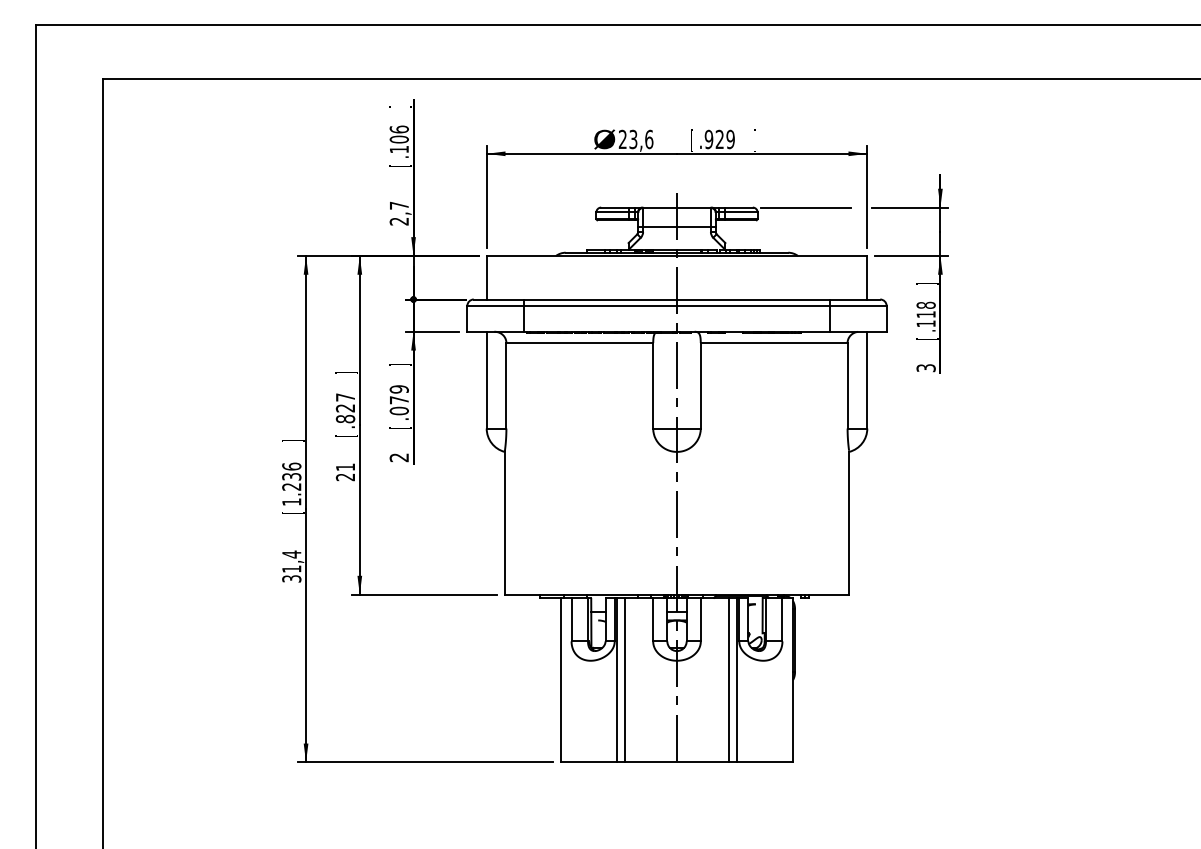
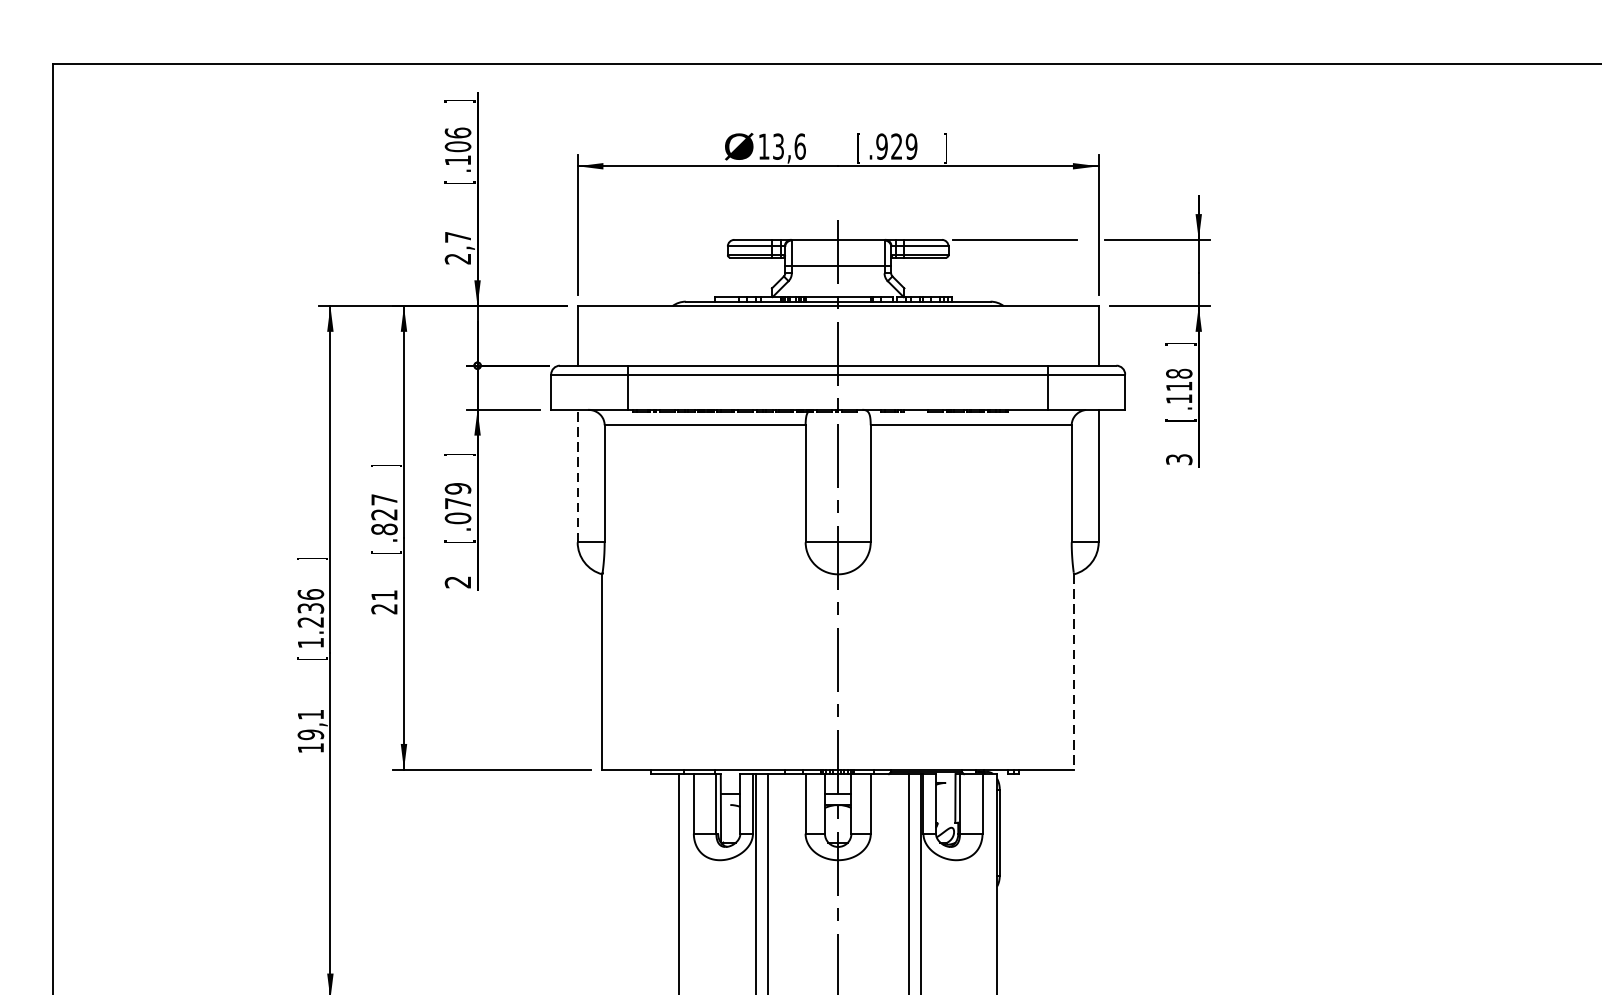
text: (622, 138) -> (763, 145), 23,6 -> 13,6
line: (486, 379) -> (577, 475), solid -> dashed
line: (849, 523) -> (1074, 672), solid -> dashed
text: (291, 566) -> (310, 731), 31,4 -> 19,1

